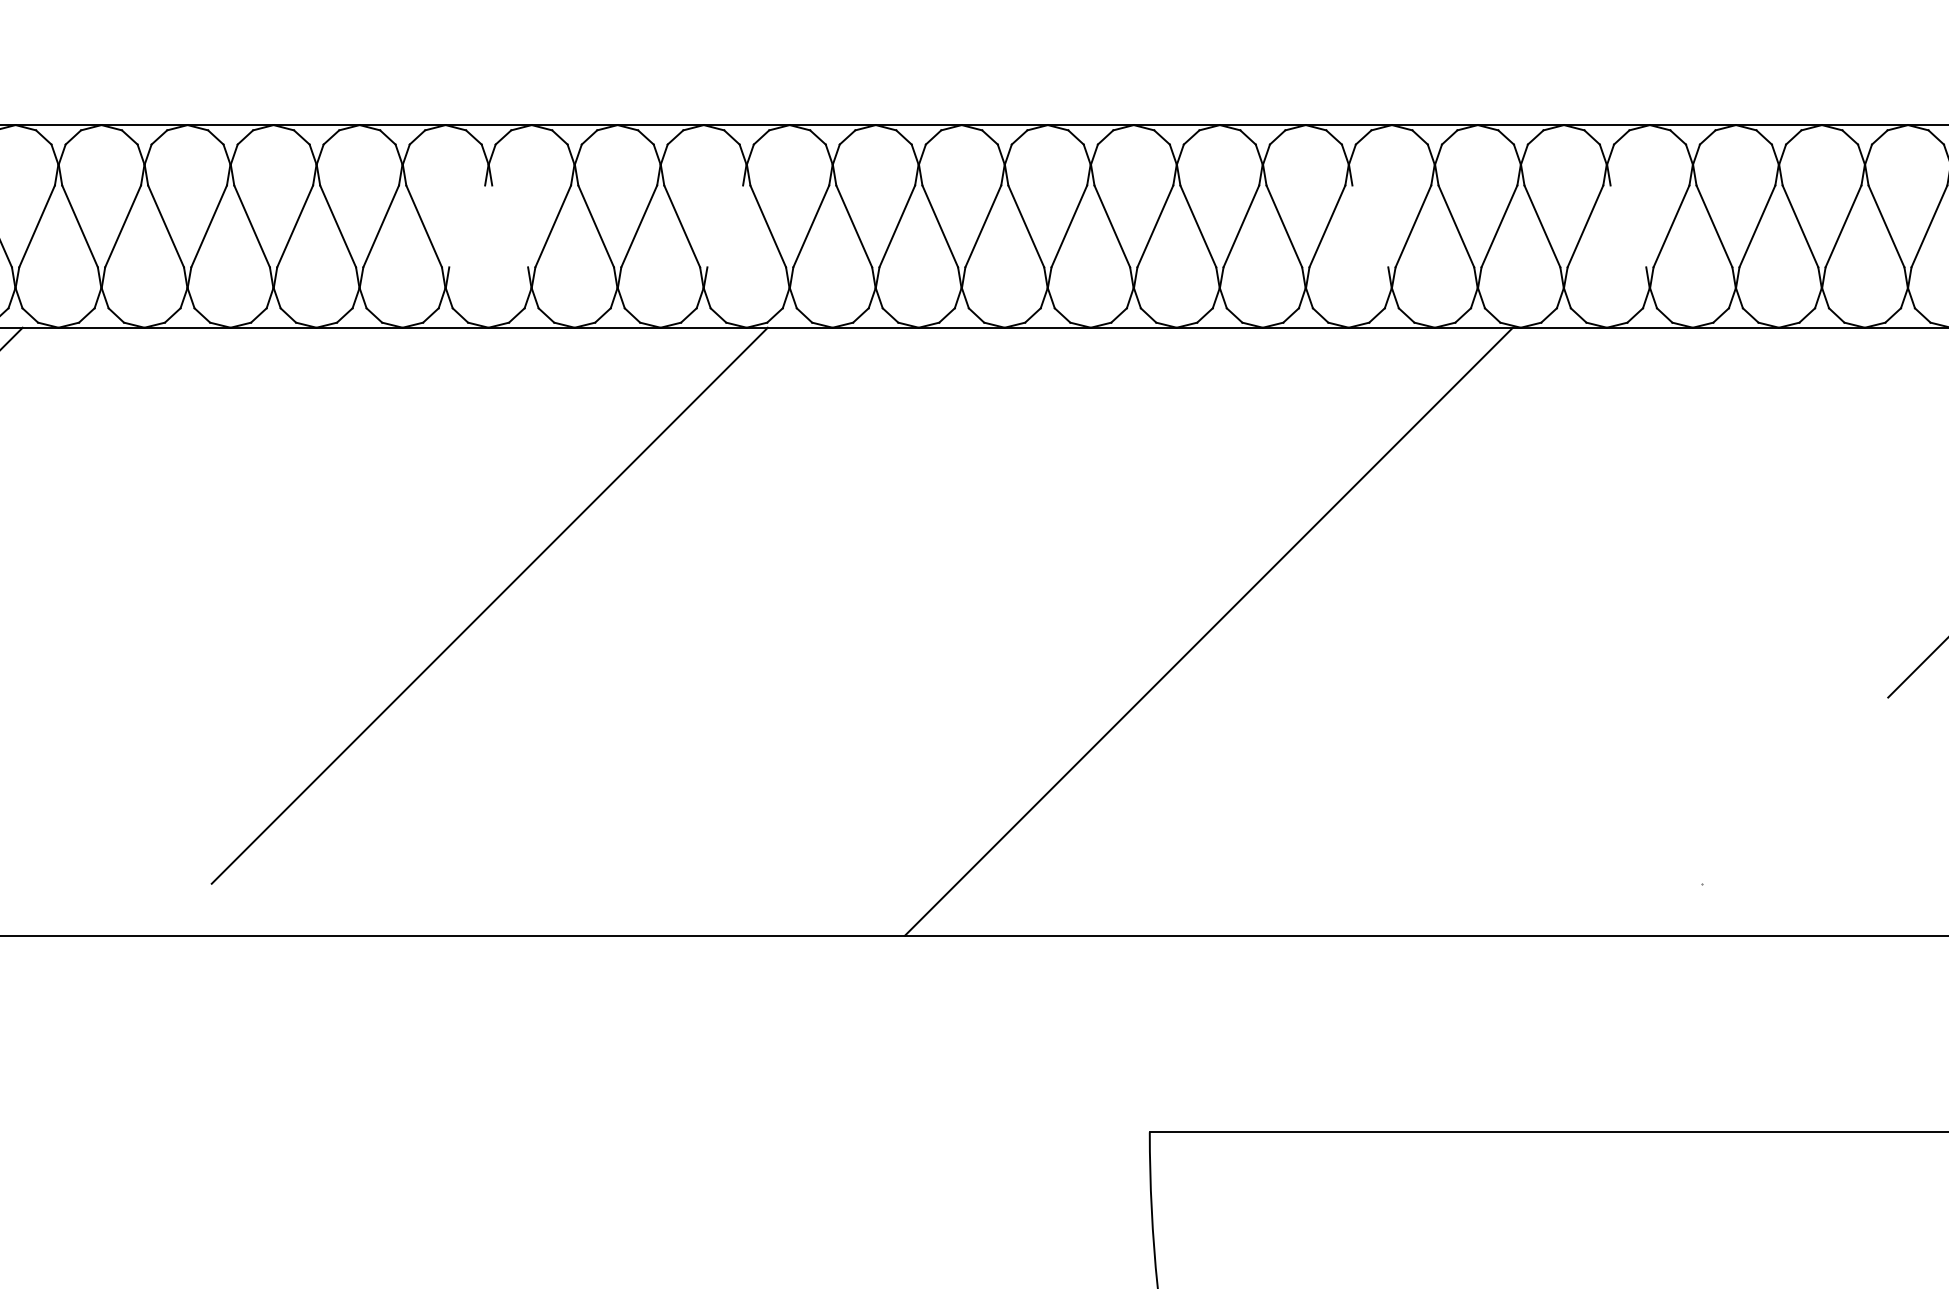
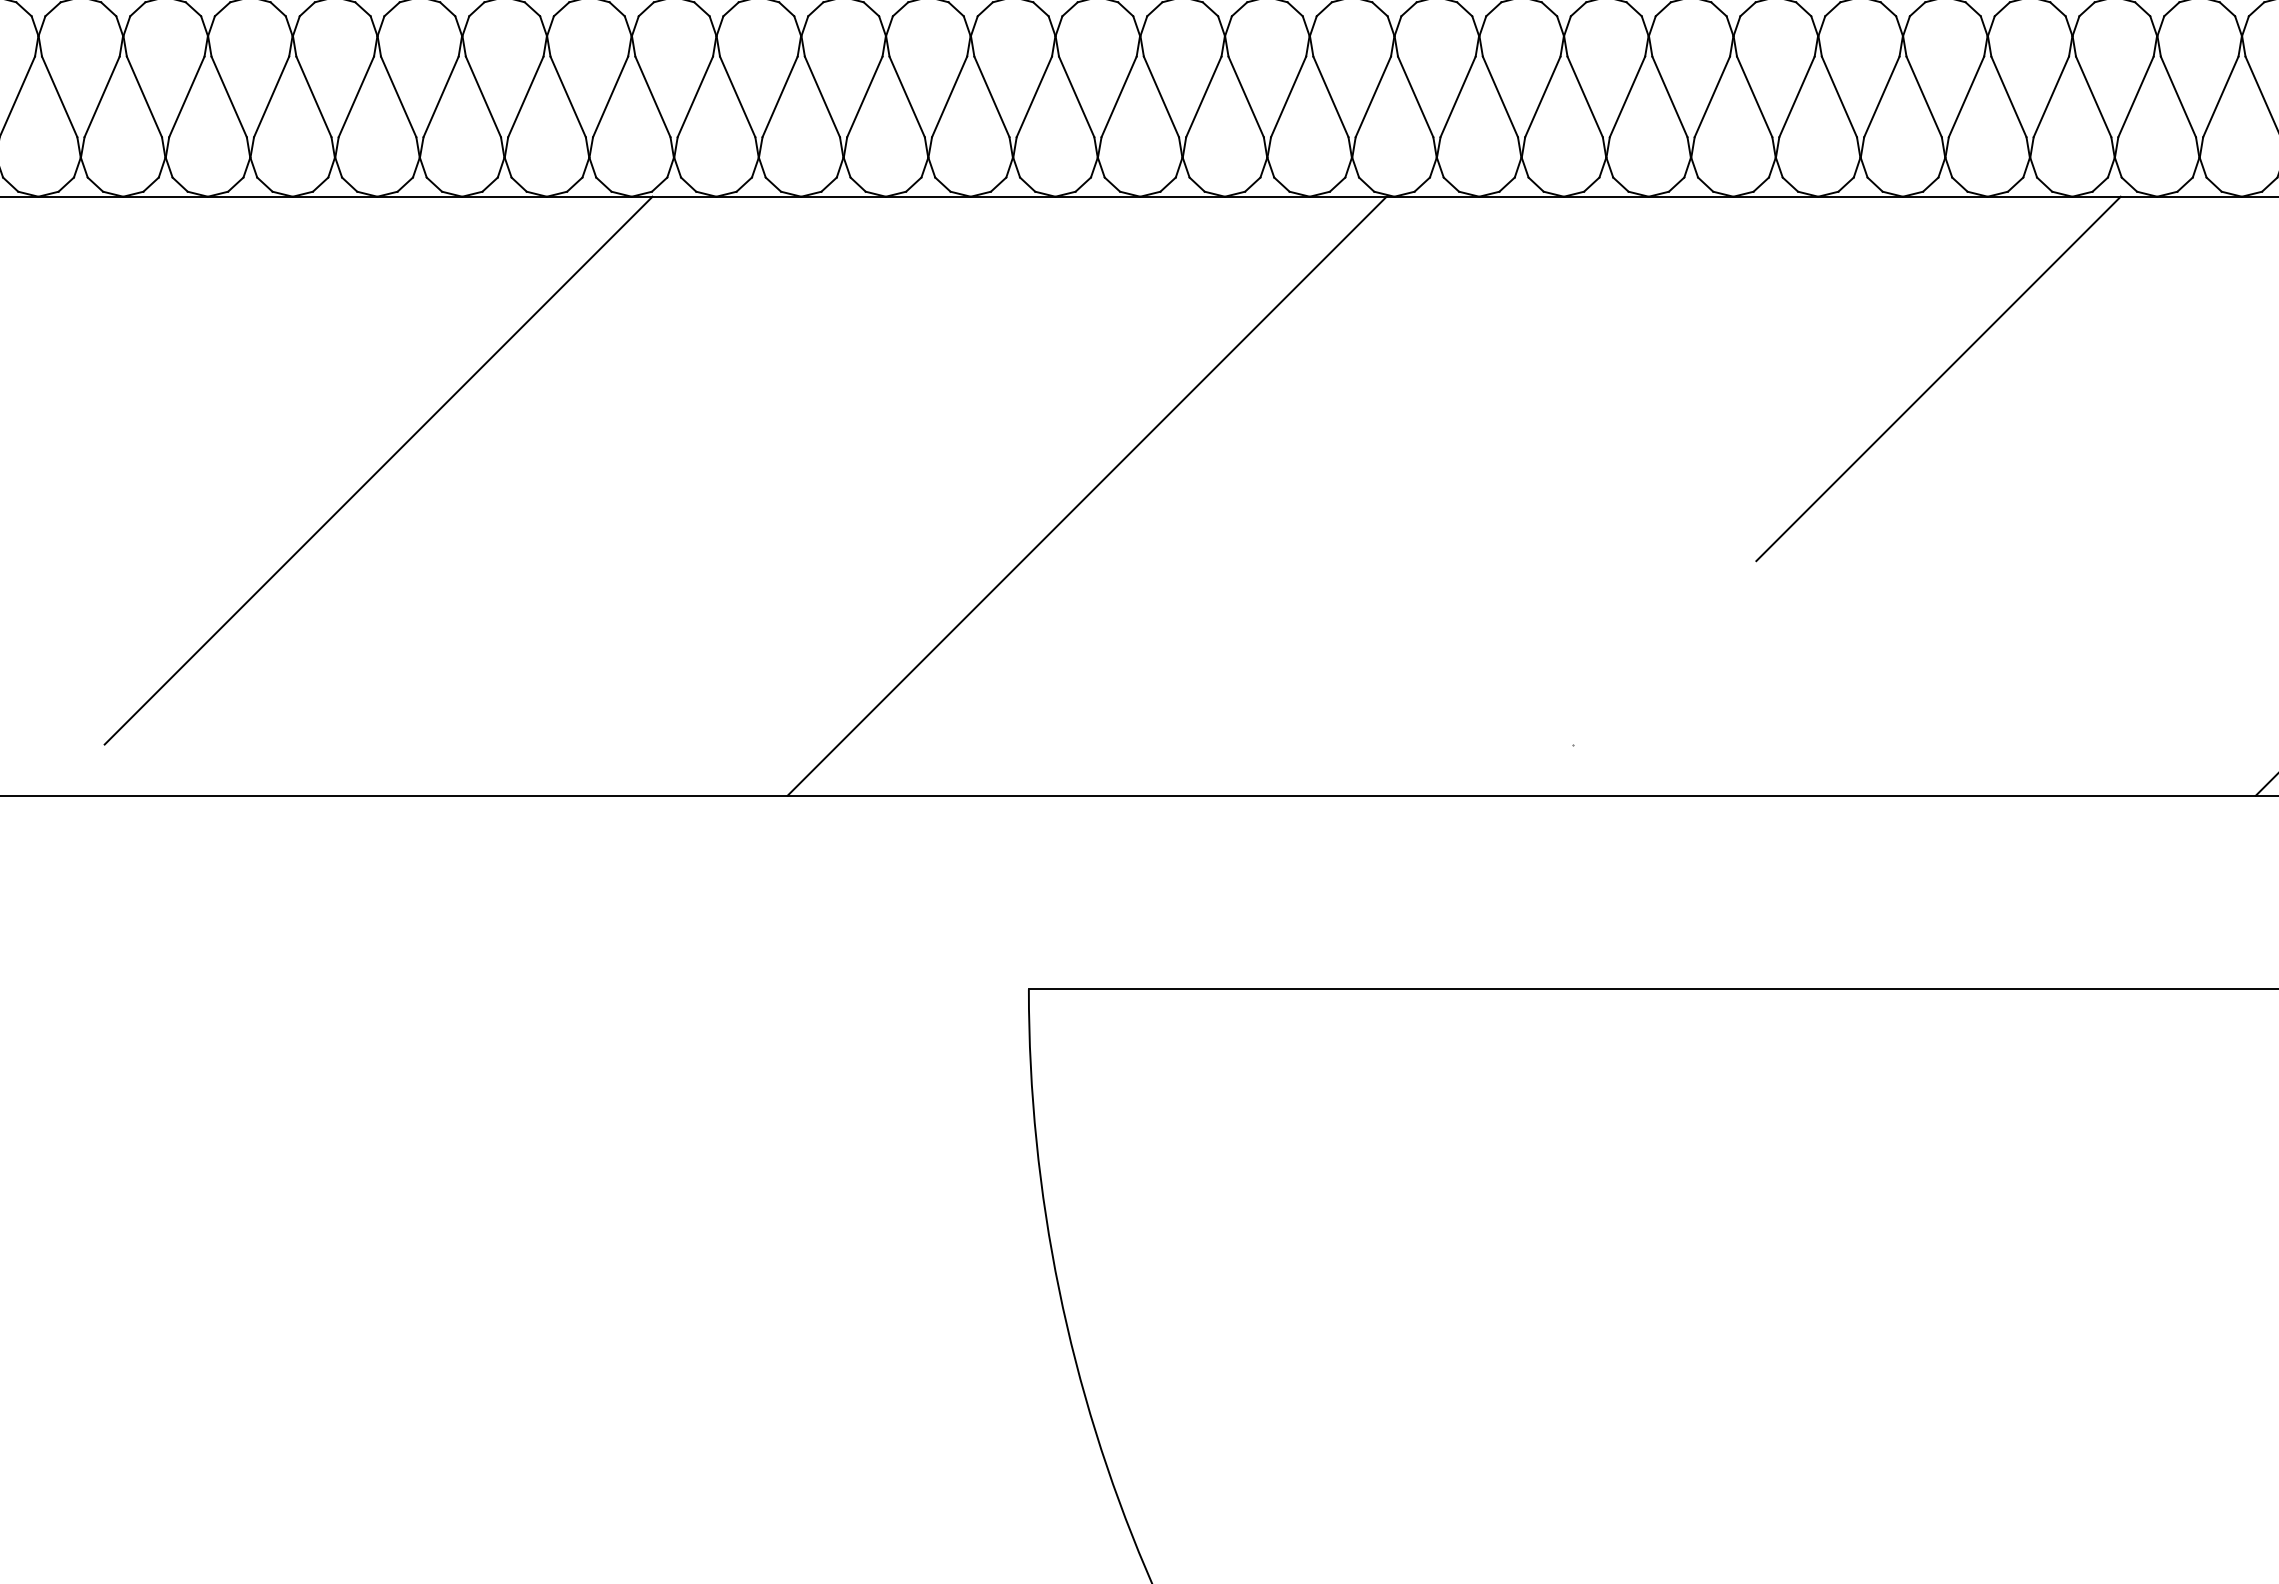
line: (467, 226) -> (356, 96), added
line: (509, 226) -> (398, 96), added
line: (725, 226) -> (610, 96), added
line: (1369, 226) -> (1245, 96), added
line: (1627, 226) -> (1499, 96), added

